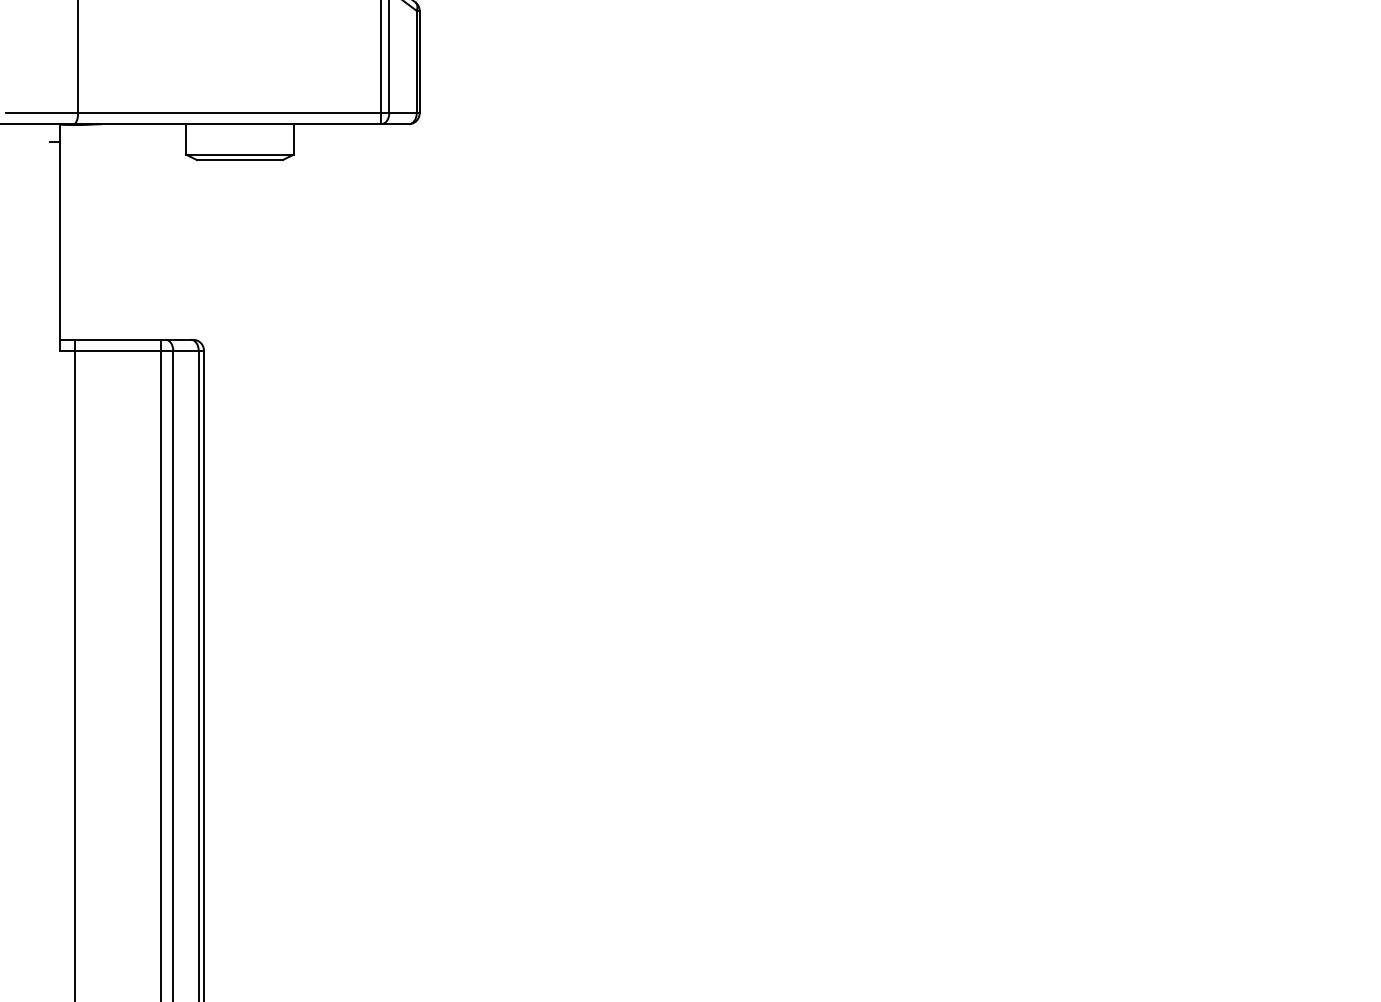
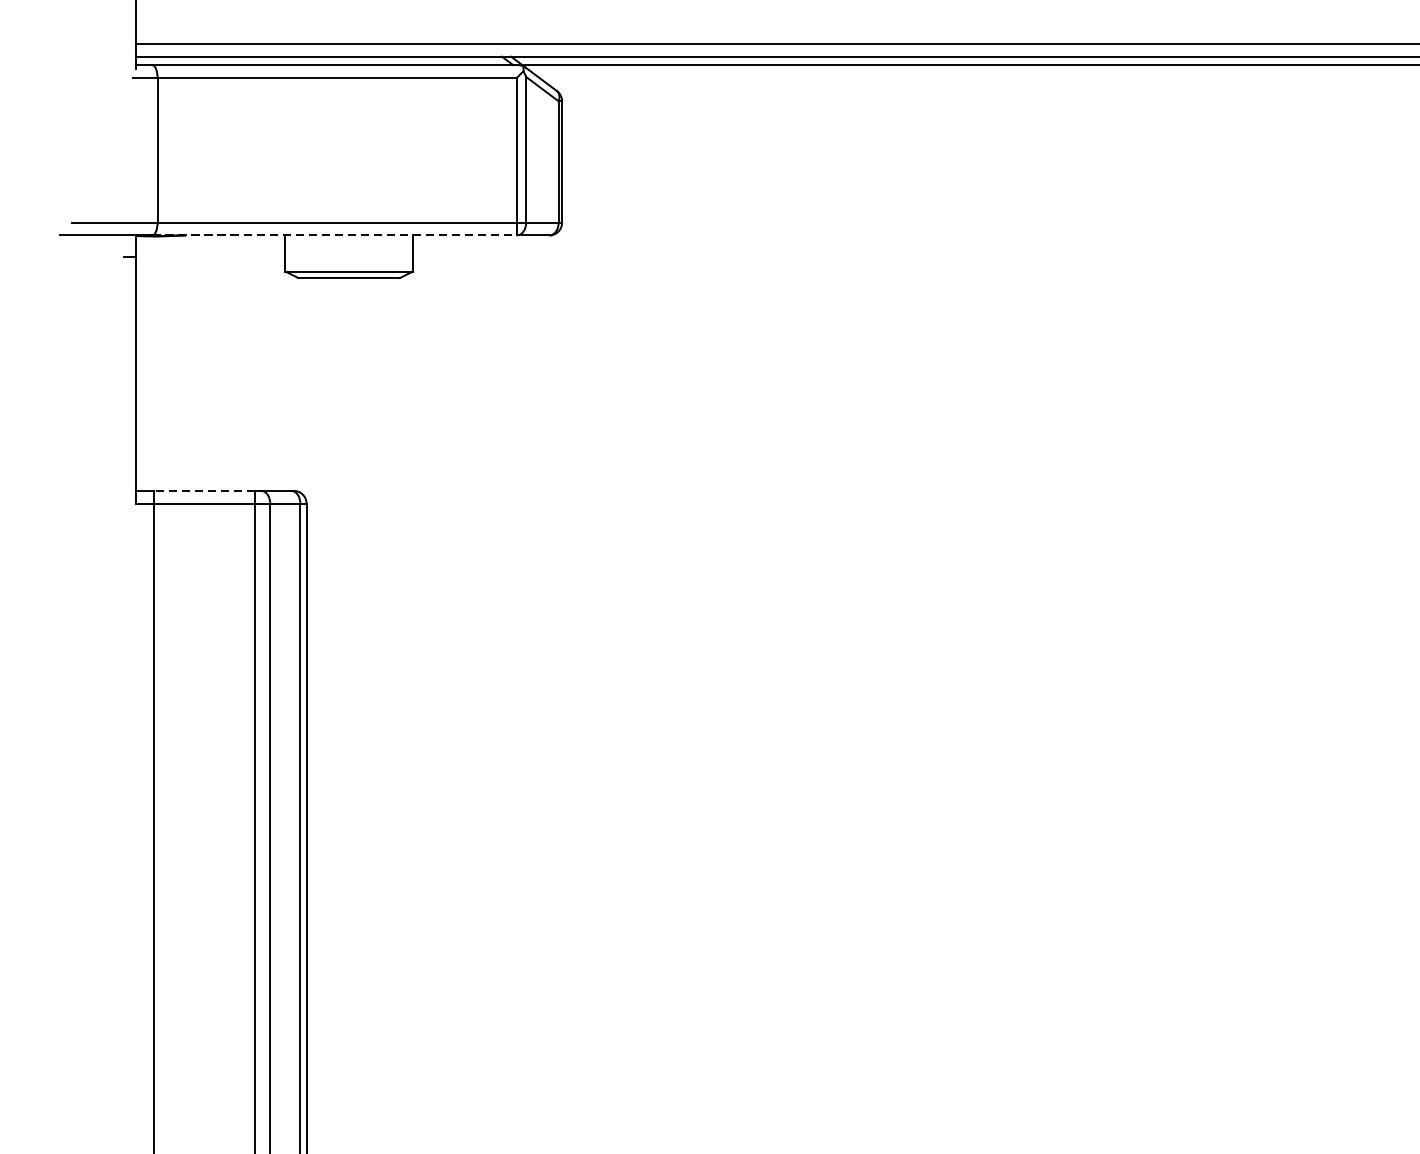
line: (227, 124) -> (334, 235), solid -> dashed
line: (117, 339) -> (204, 490), solid -> dashed

